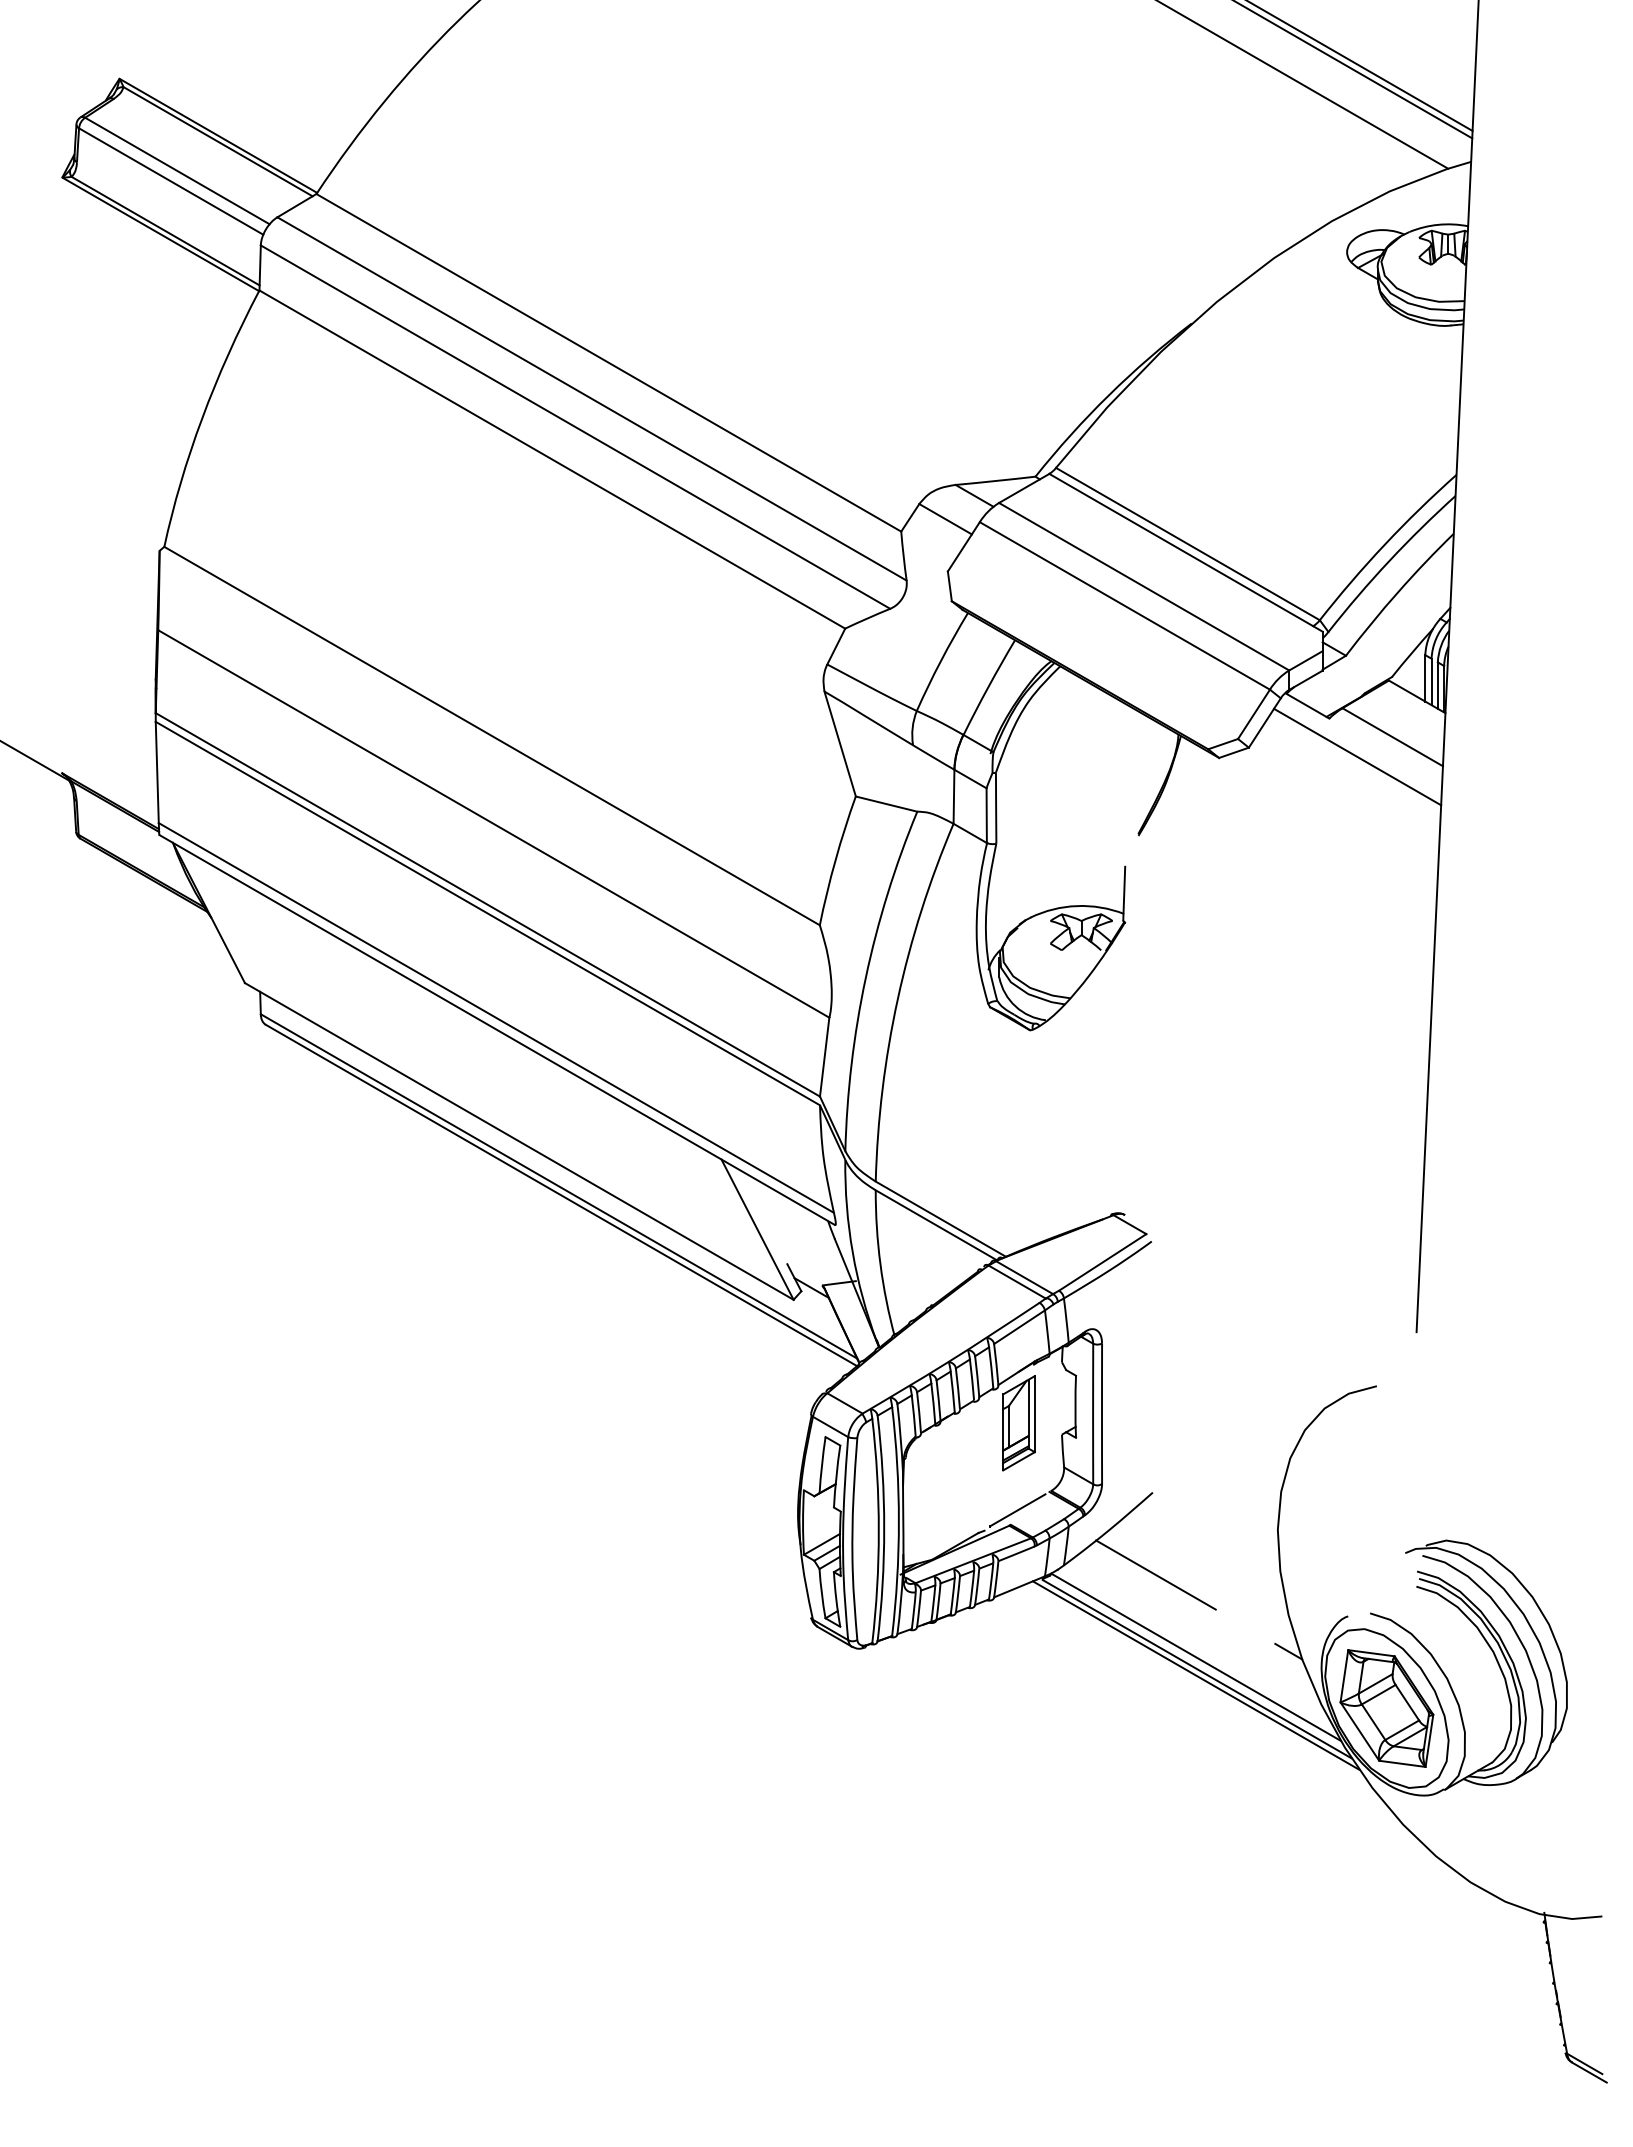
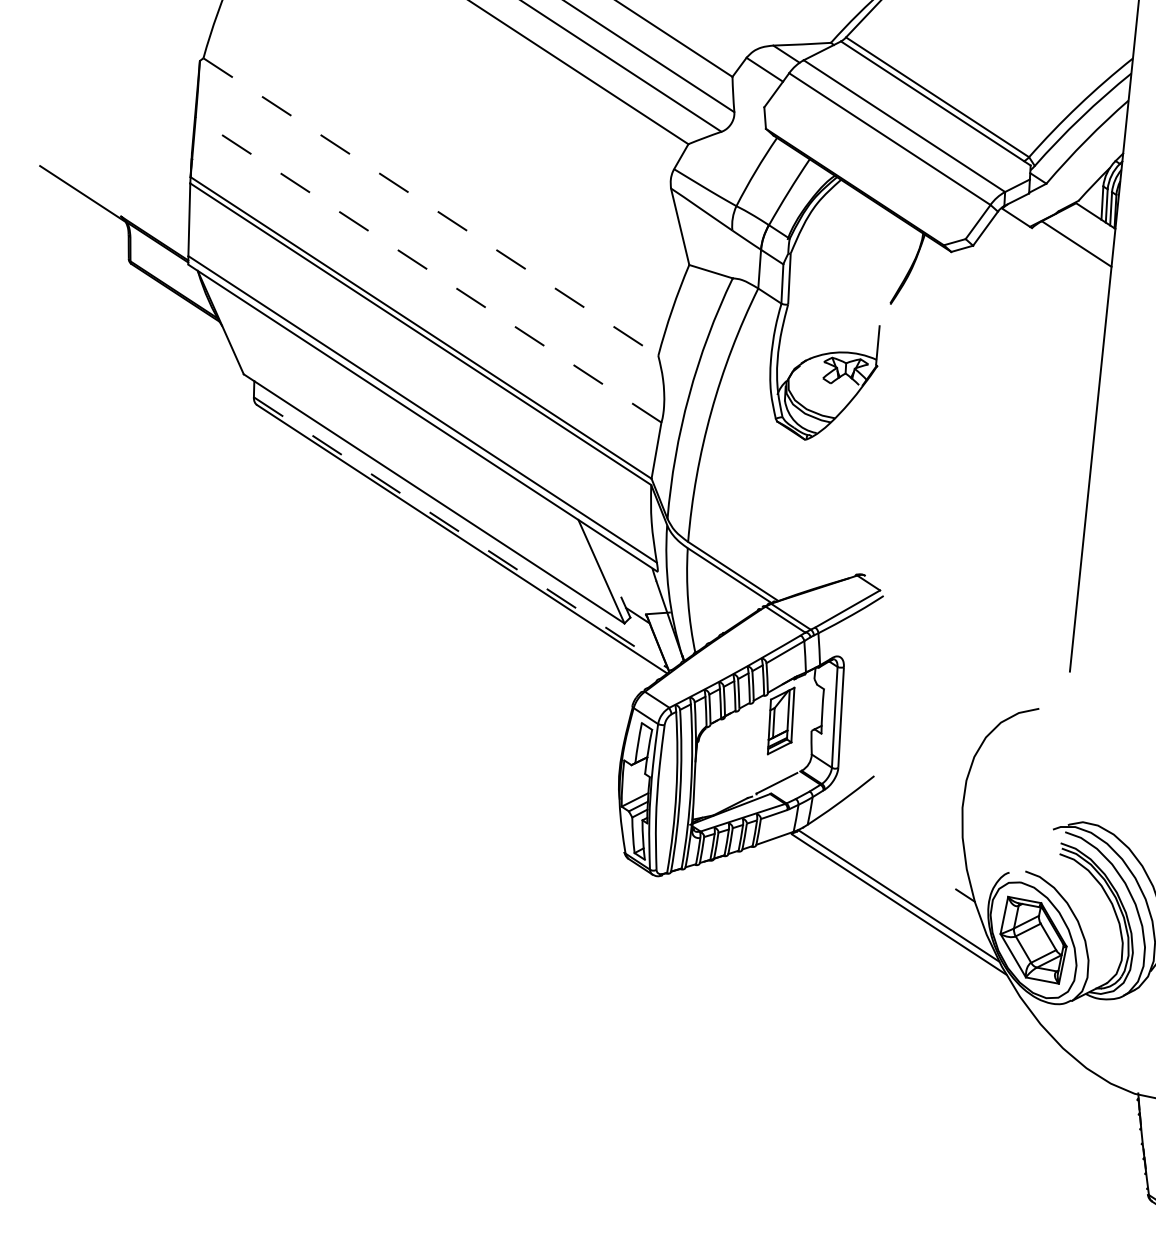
line: (492, 736) -> (431, 207), solid -> dashed
line: (1357, 756) -> (1050, 256), removed
line: (493, 823) -> (428, 269), solid -> dashed
line: (559, 1186) -> (461, 532), solid -> dashed
line: (1155, 1574) -> (872, 834), removed
line: (1195, 1675) -> (897, 908), removed

